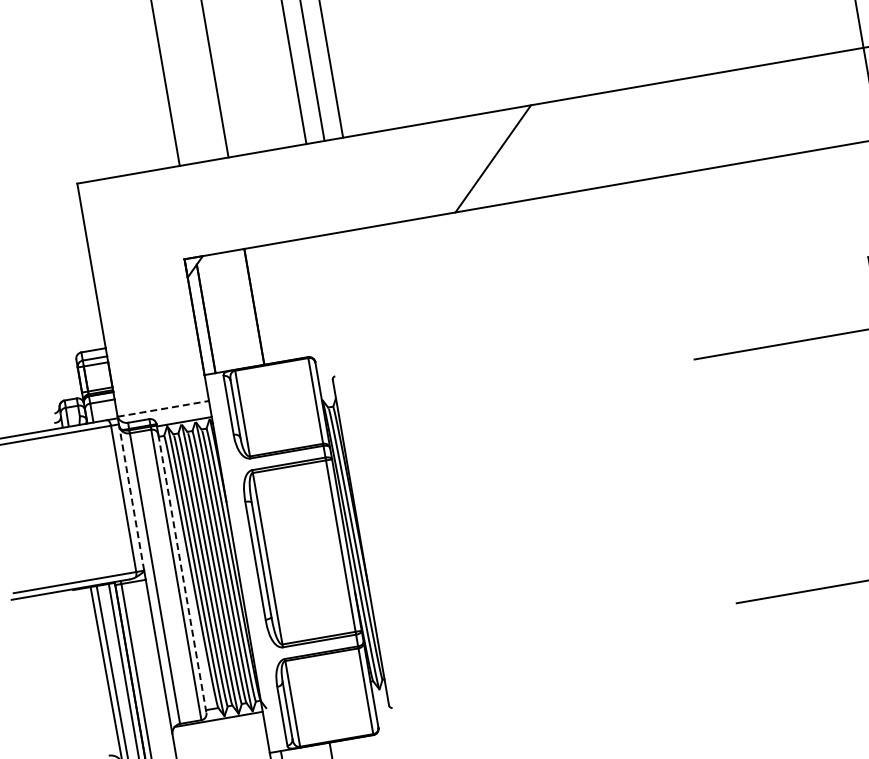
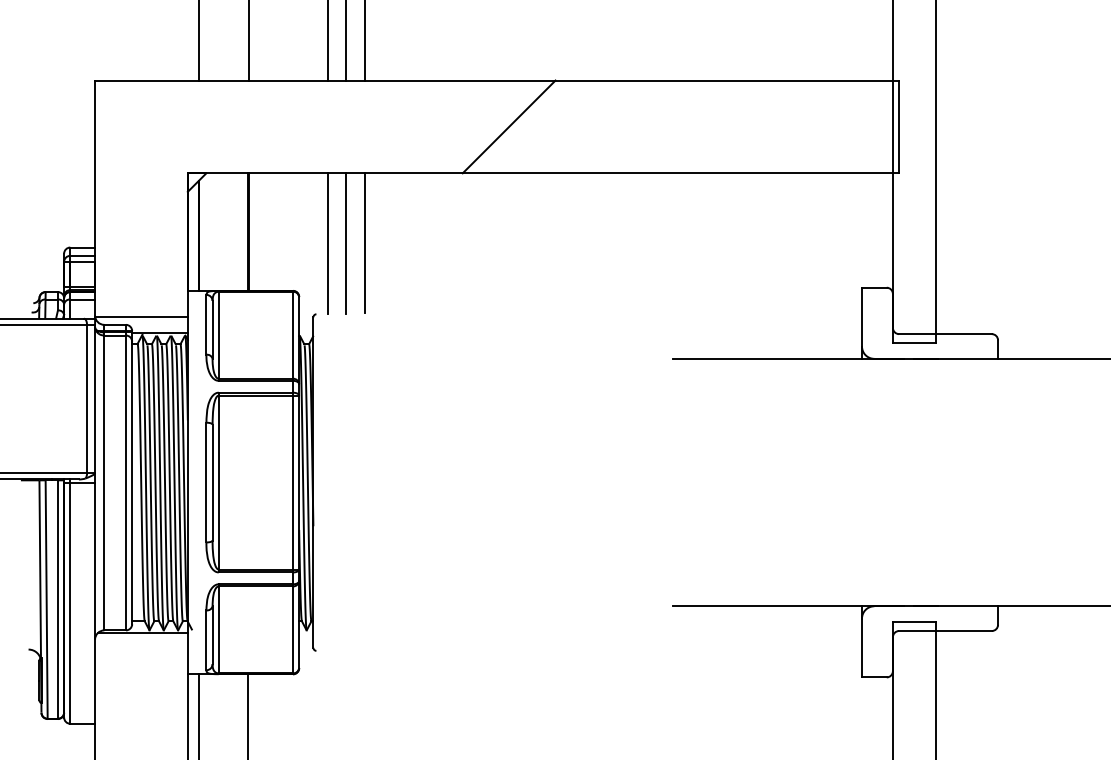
line: (370, 298) -> (364, 243), added
line: (351, 301) -> (345, 243), added
line: (334, 304) -> (327, 243), added
line: (164, 409) -> (142, 317), dashed -> solid
line: (131, 496) -> (95, 398), dashed -> solid
line: (182, 574) -> (132, 483), dashed -> solid

